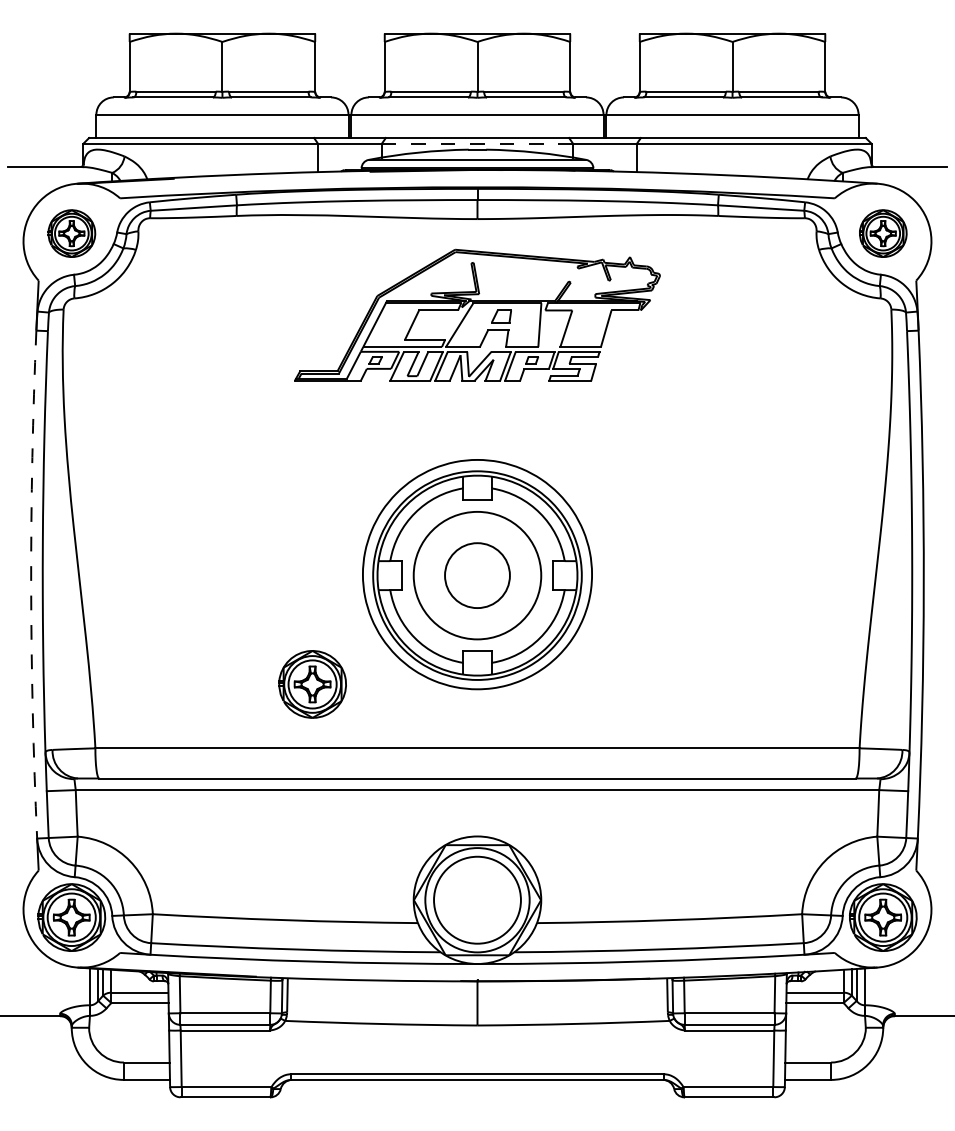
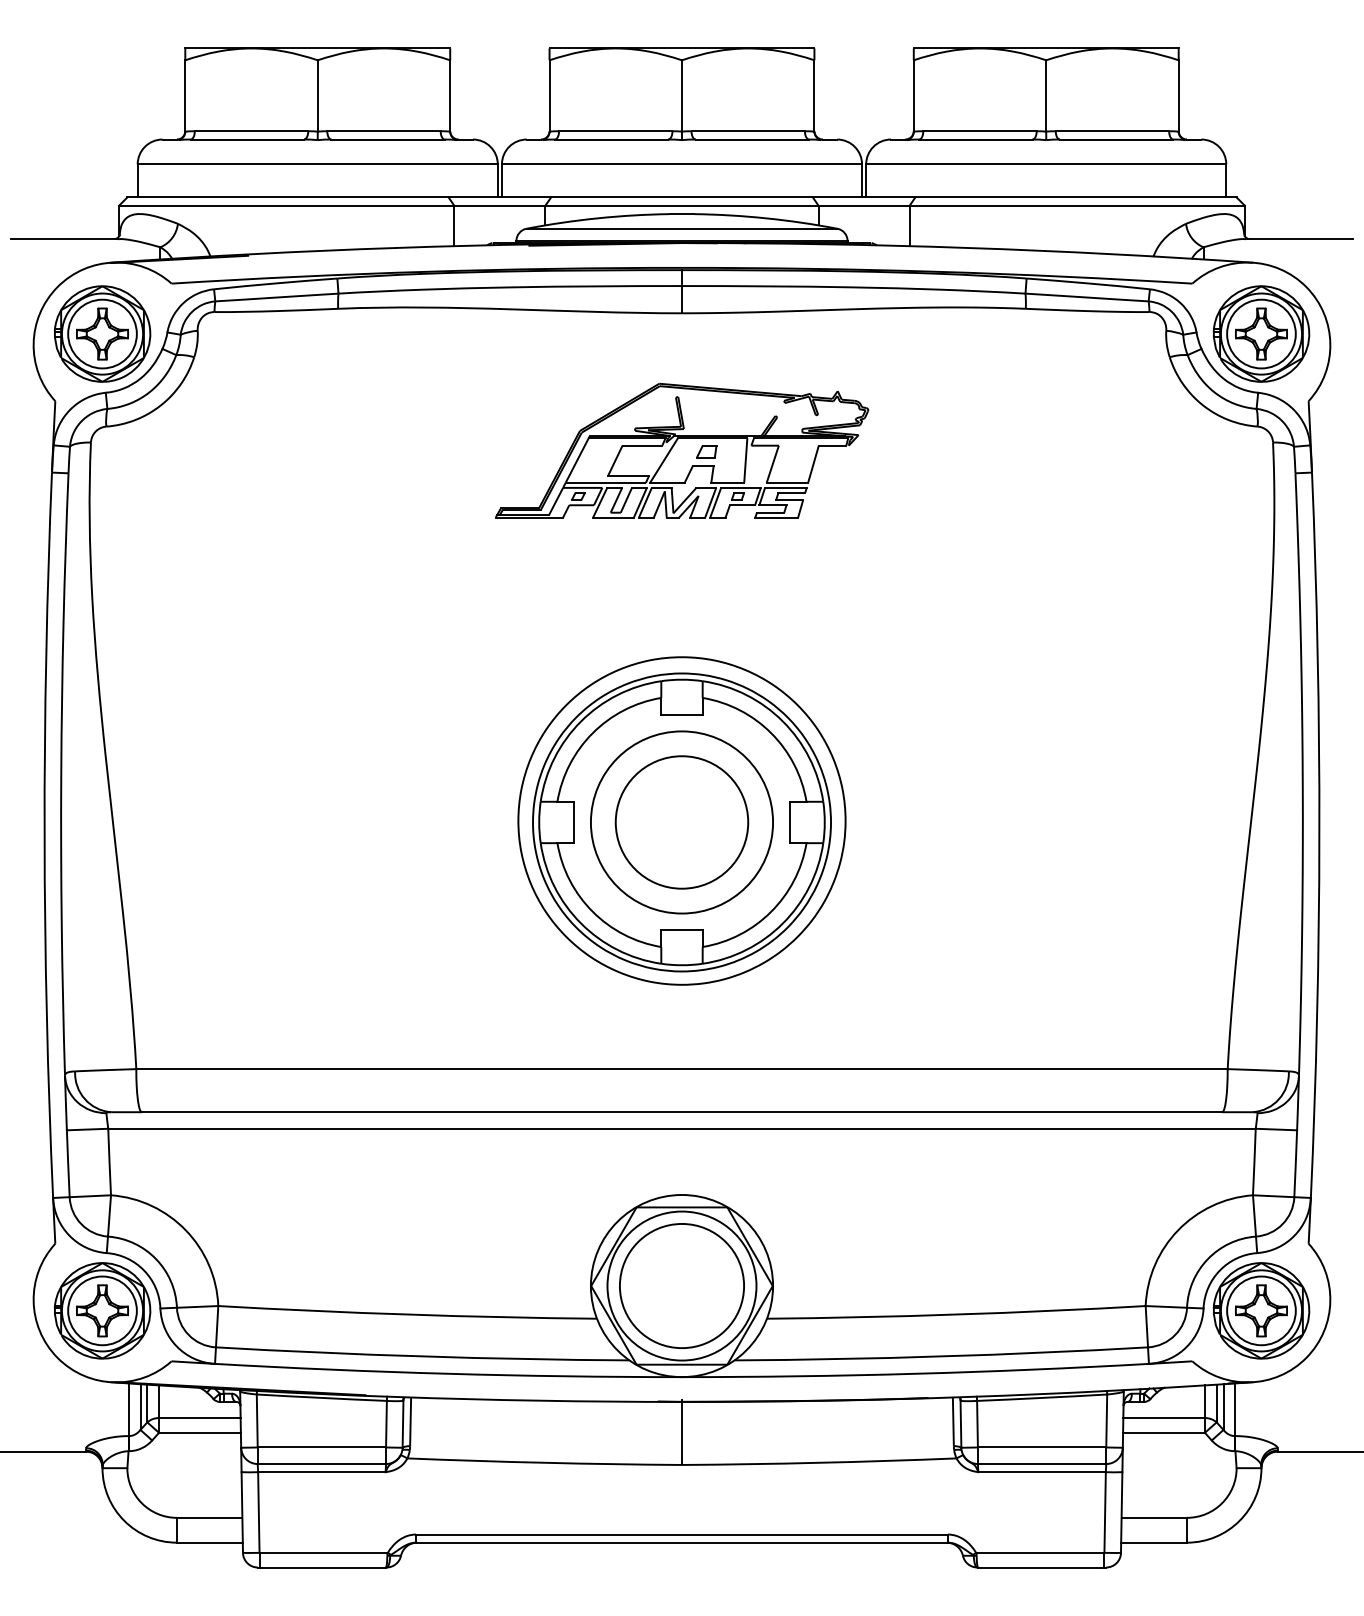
line: (477, 143) -> (681, 205), dashed -> solid
part: (71, 233) -> (102, 333), size x1.43
part: (883, 233) -> (1261, 333), size x1.43
part: (477, 315) -> (682, 450), size x0.71
circle: (477, 575) -> (681, 822), size x1.43
arc: (31, 584) -> (44, 835), dashed -> solid
part: (312, 684) -> (446, 977), removed

